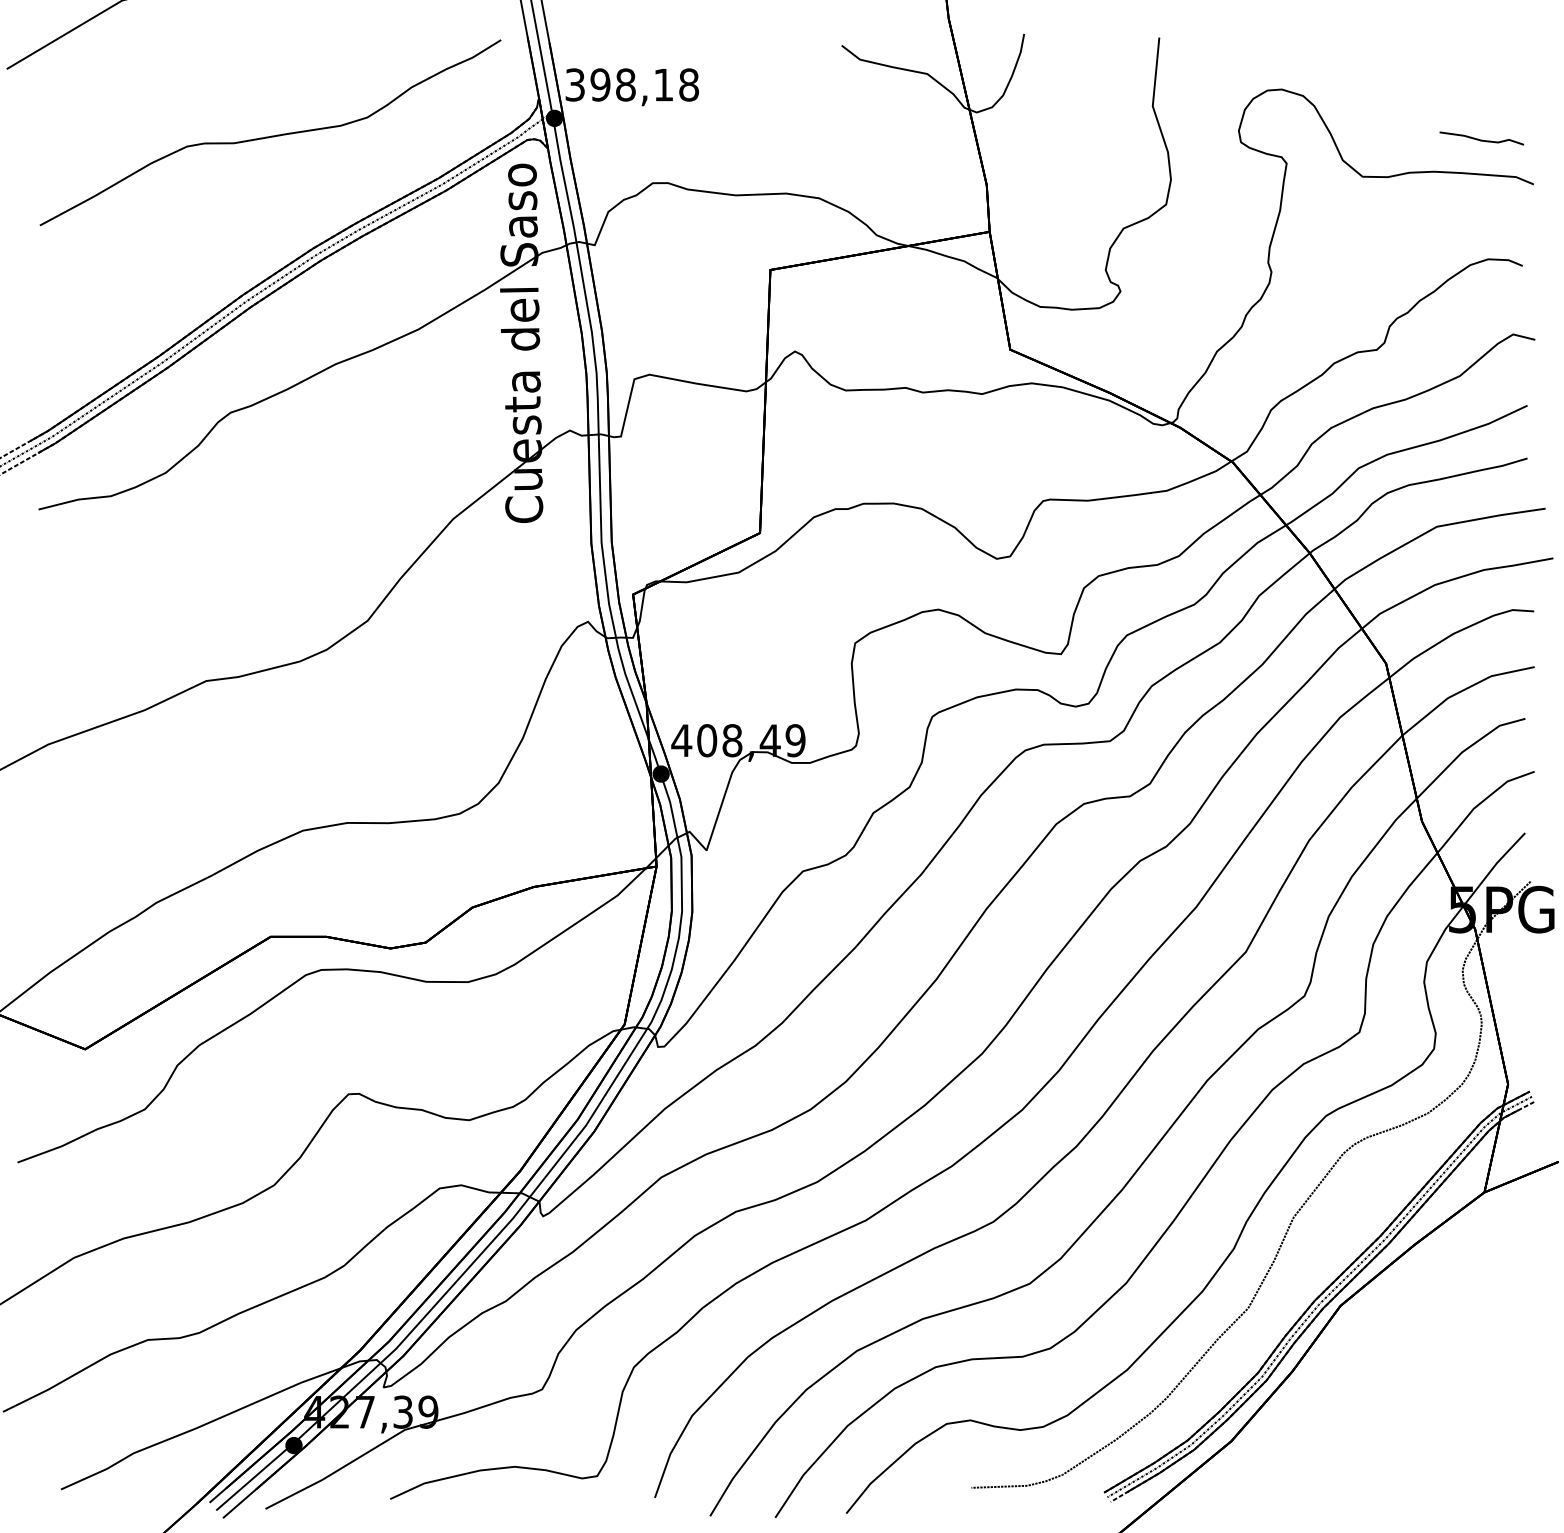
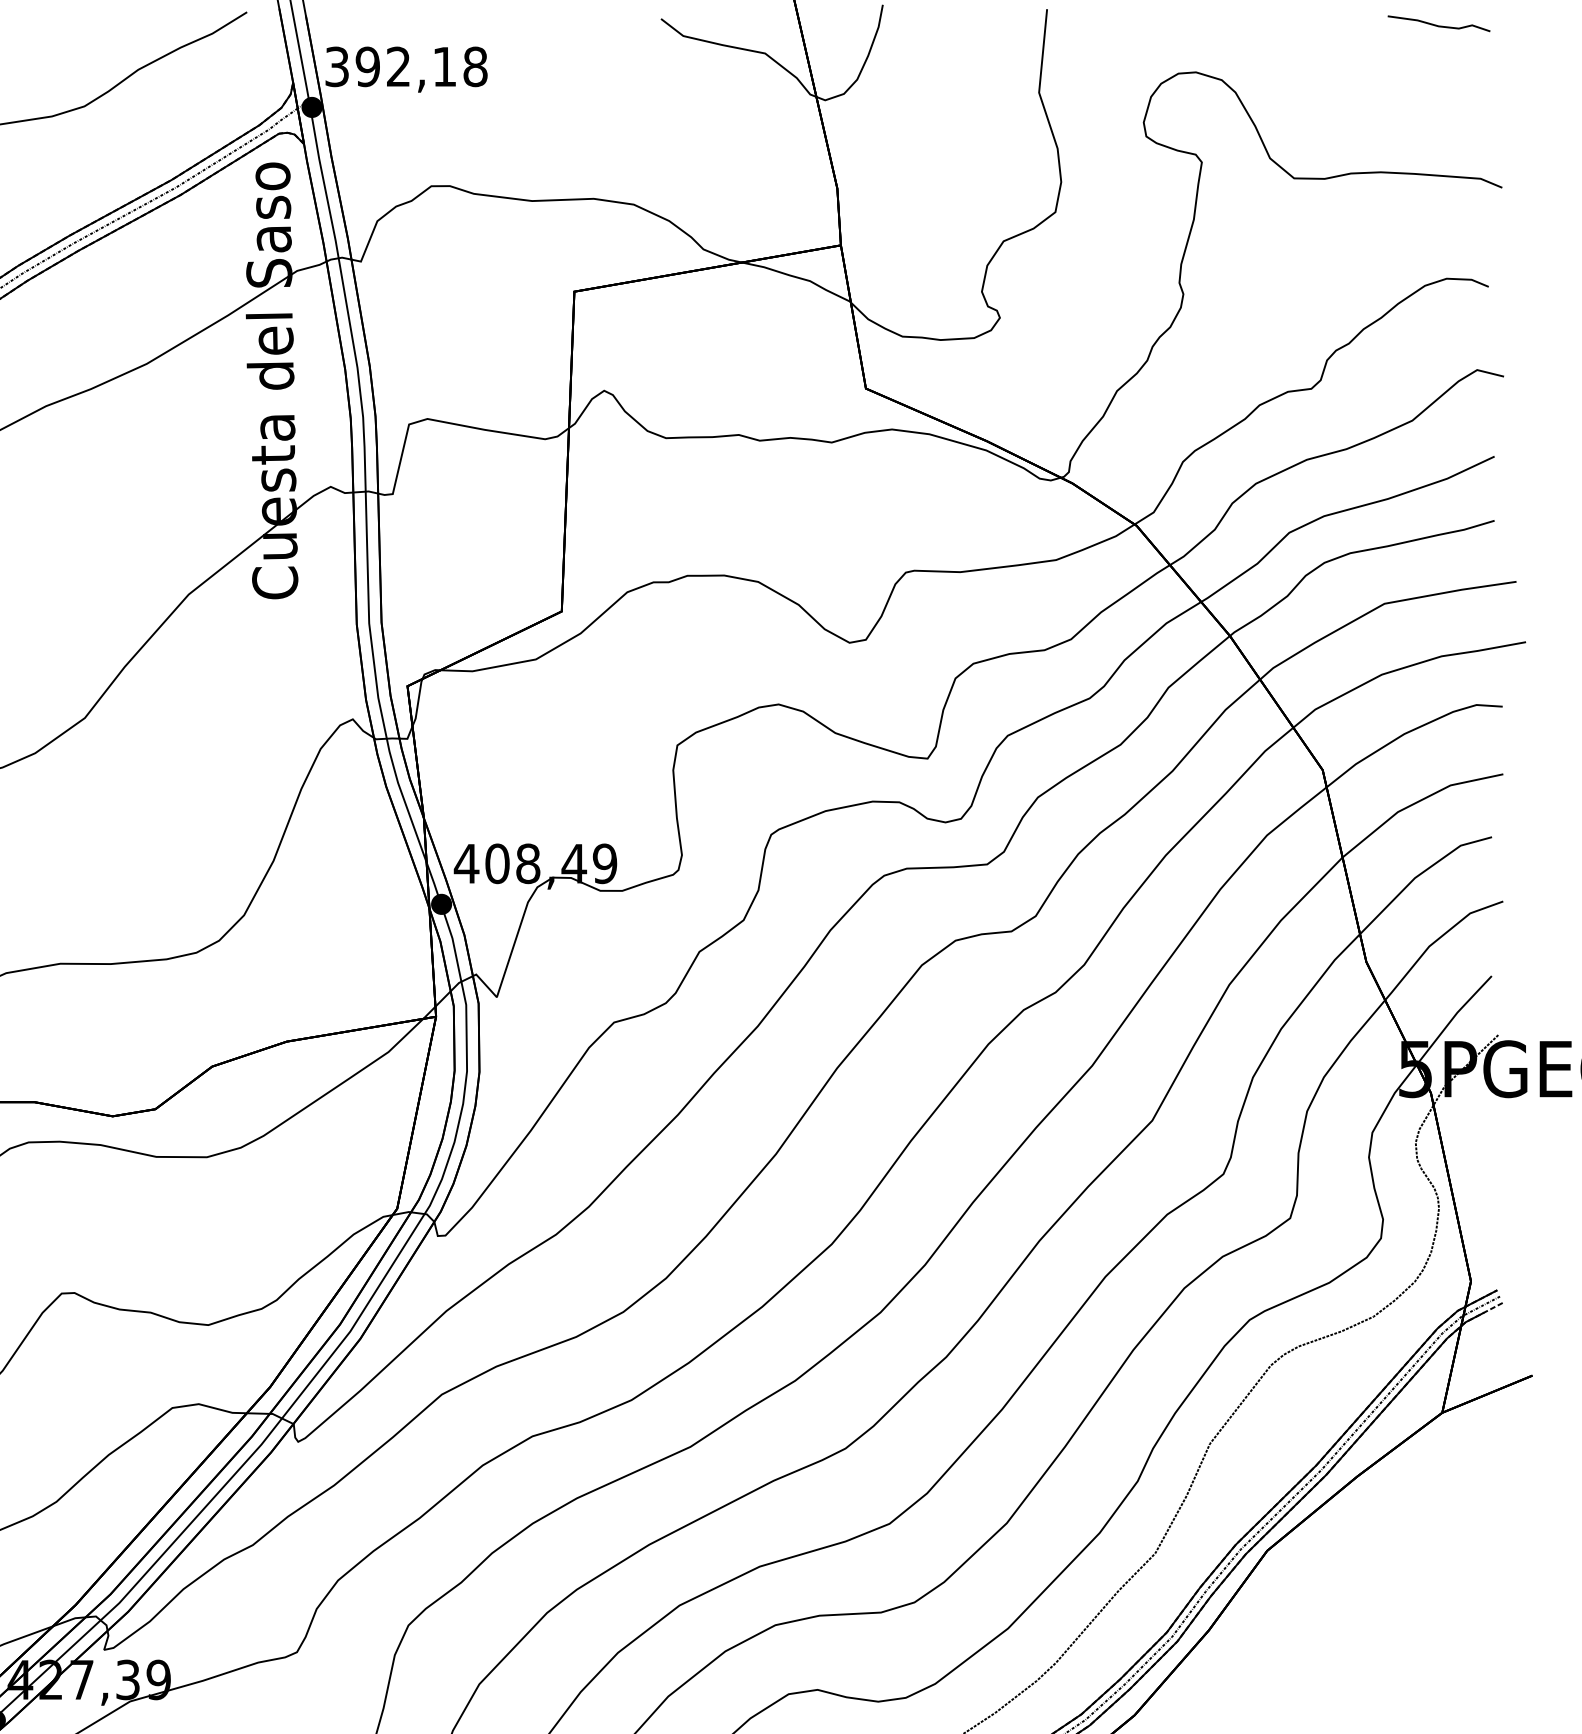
text: (625, 84) -> (398, 66), 398,18 -> 392,18
curve: (1481, 139) -> (1438, 24), moved

